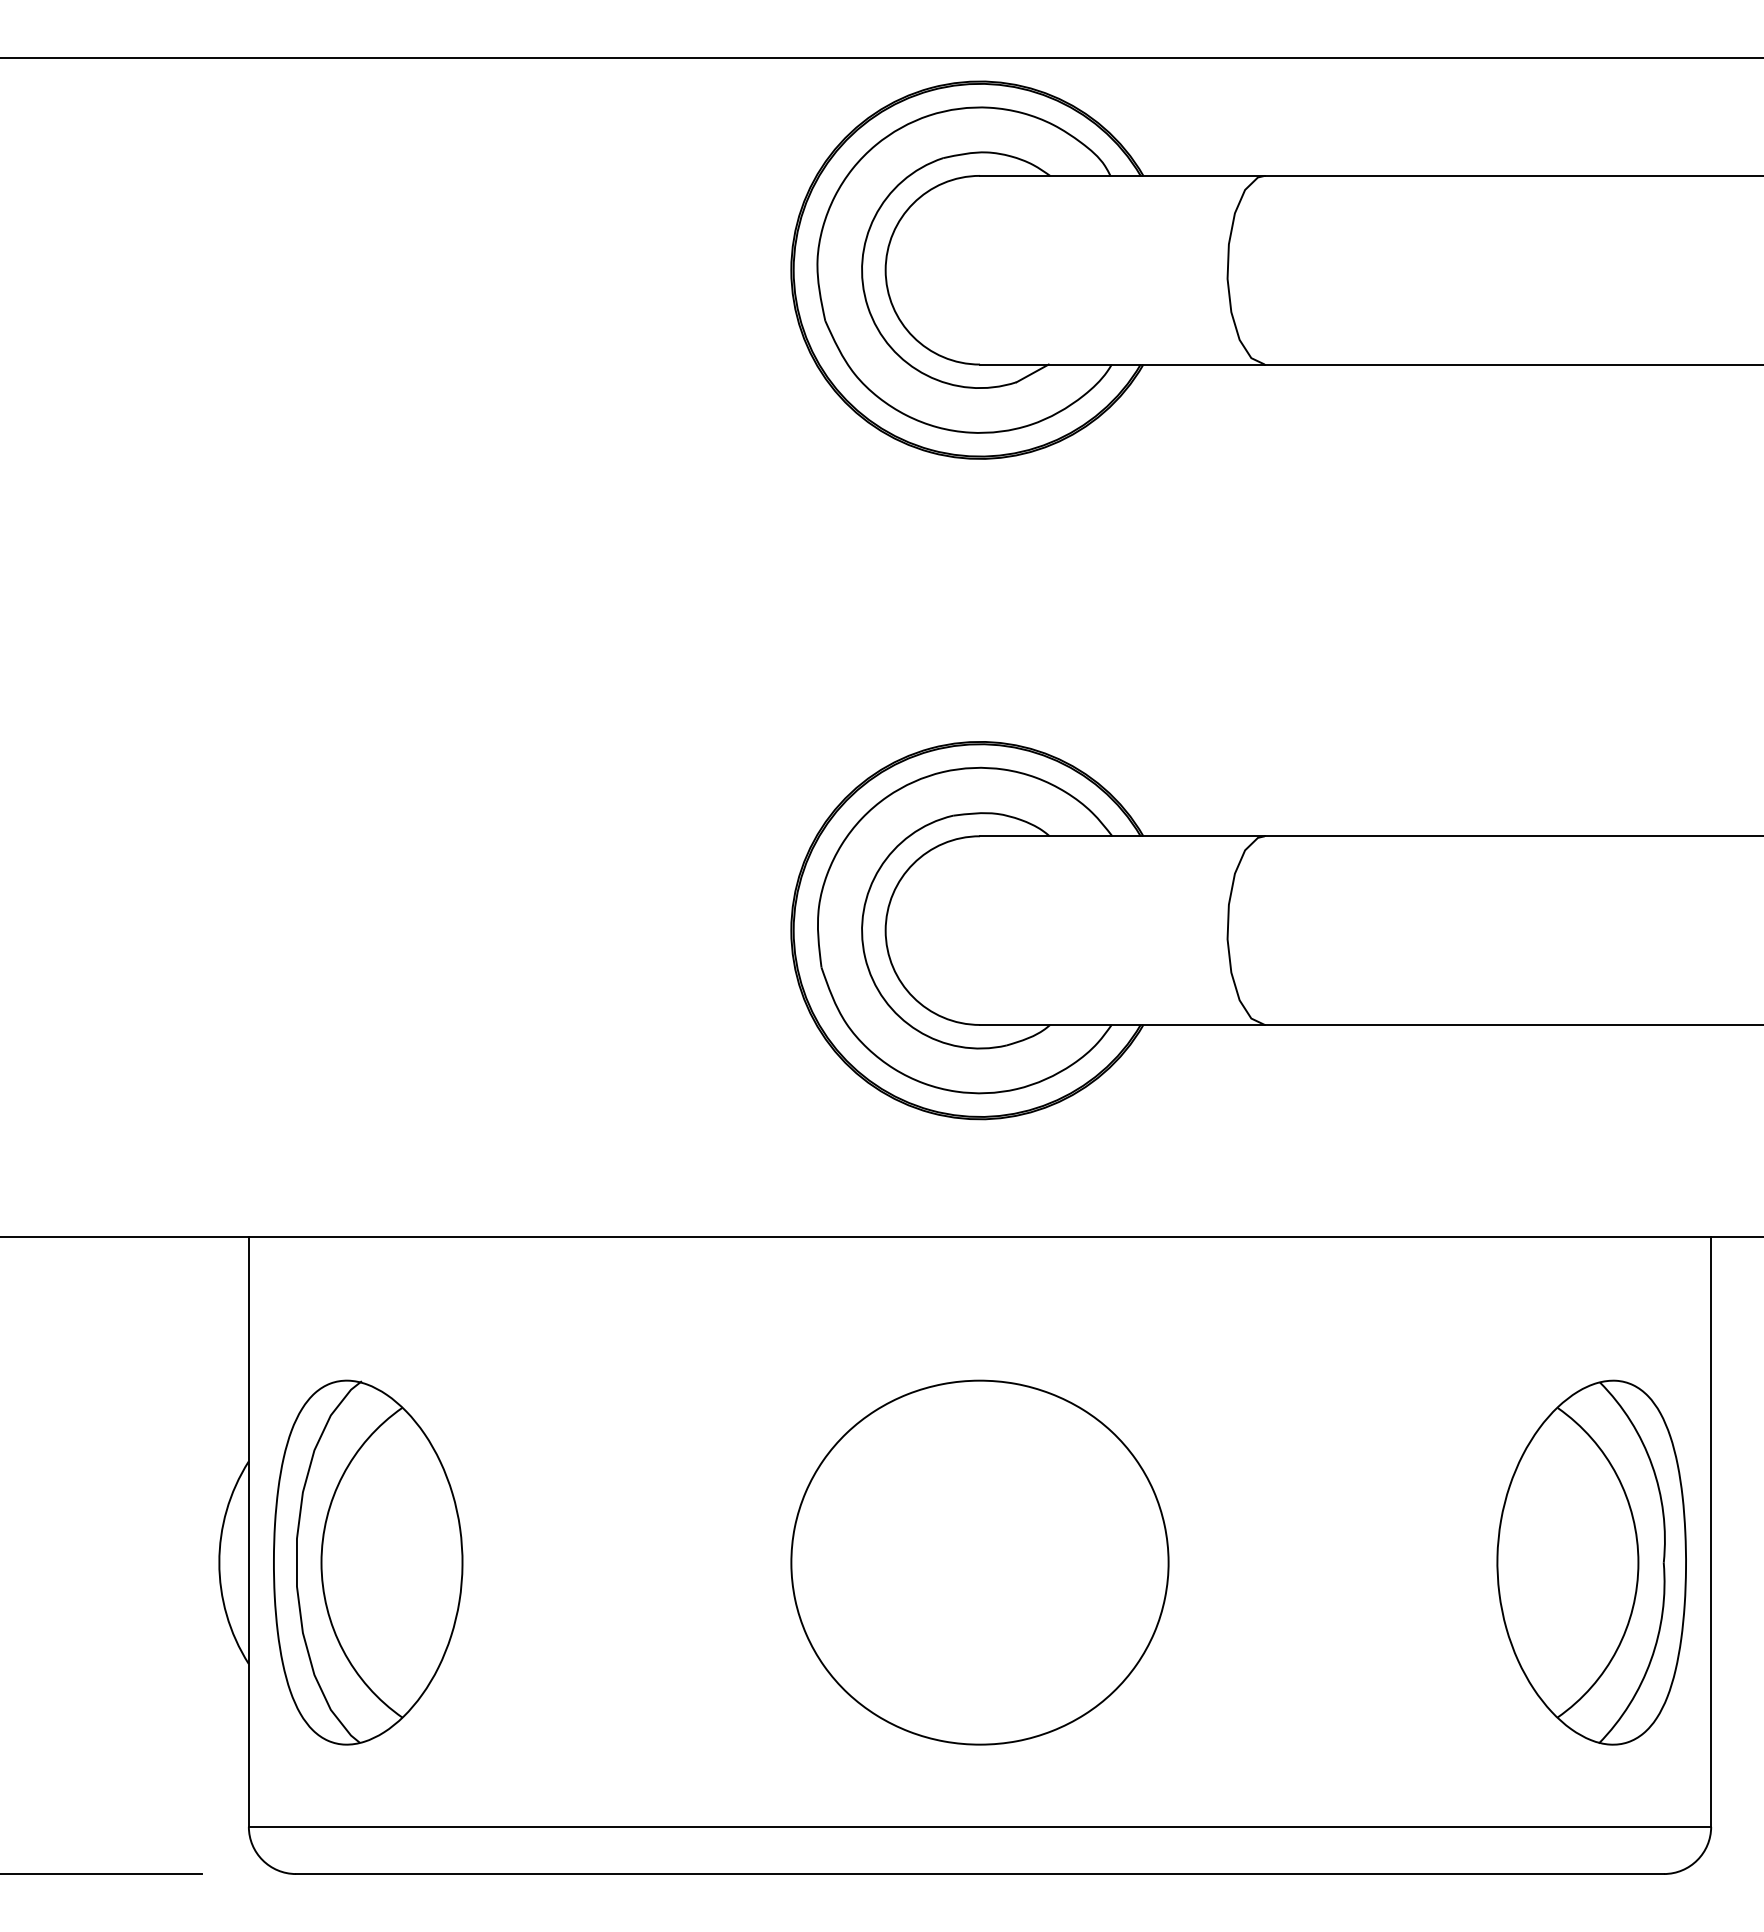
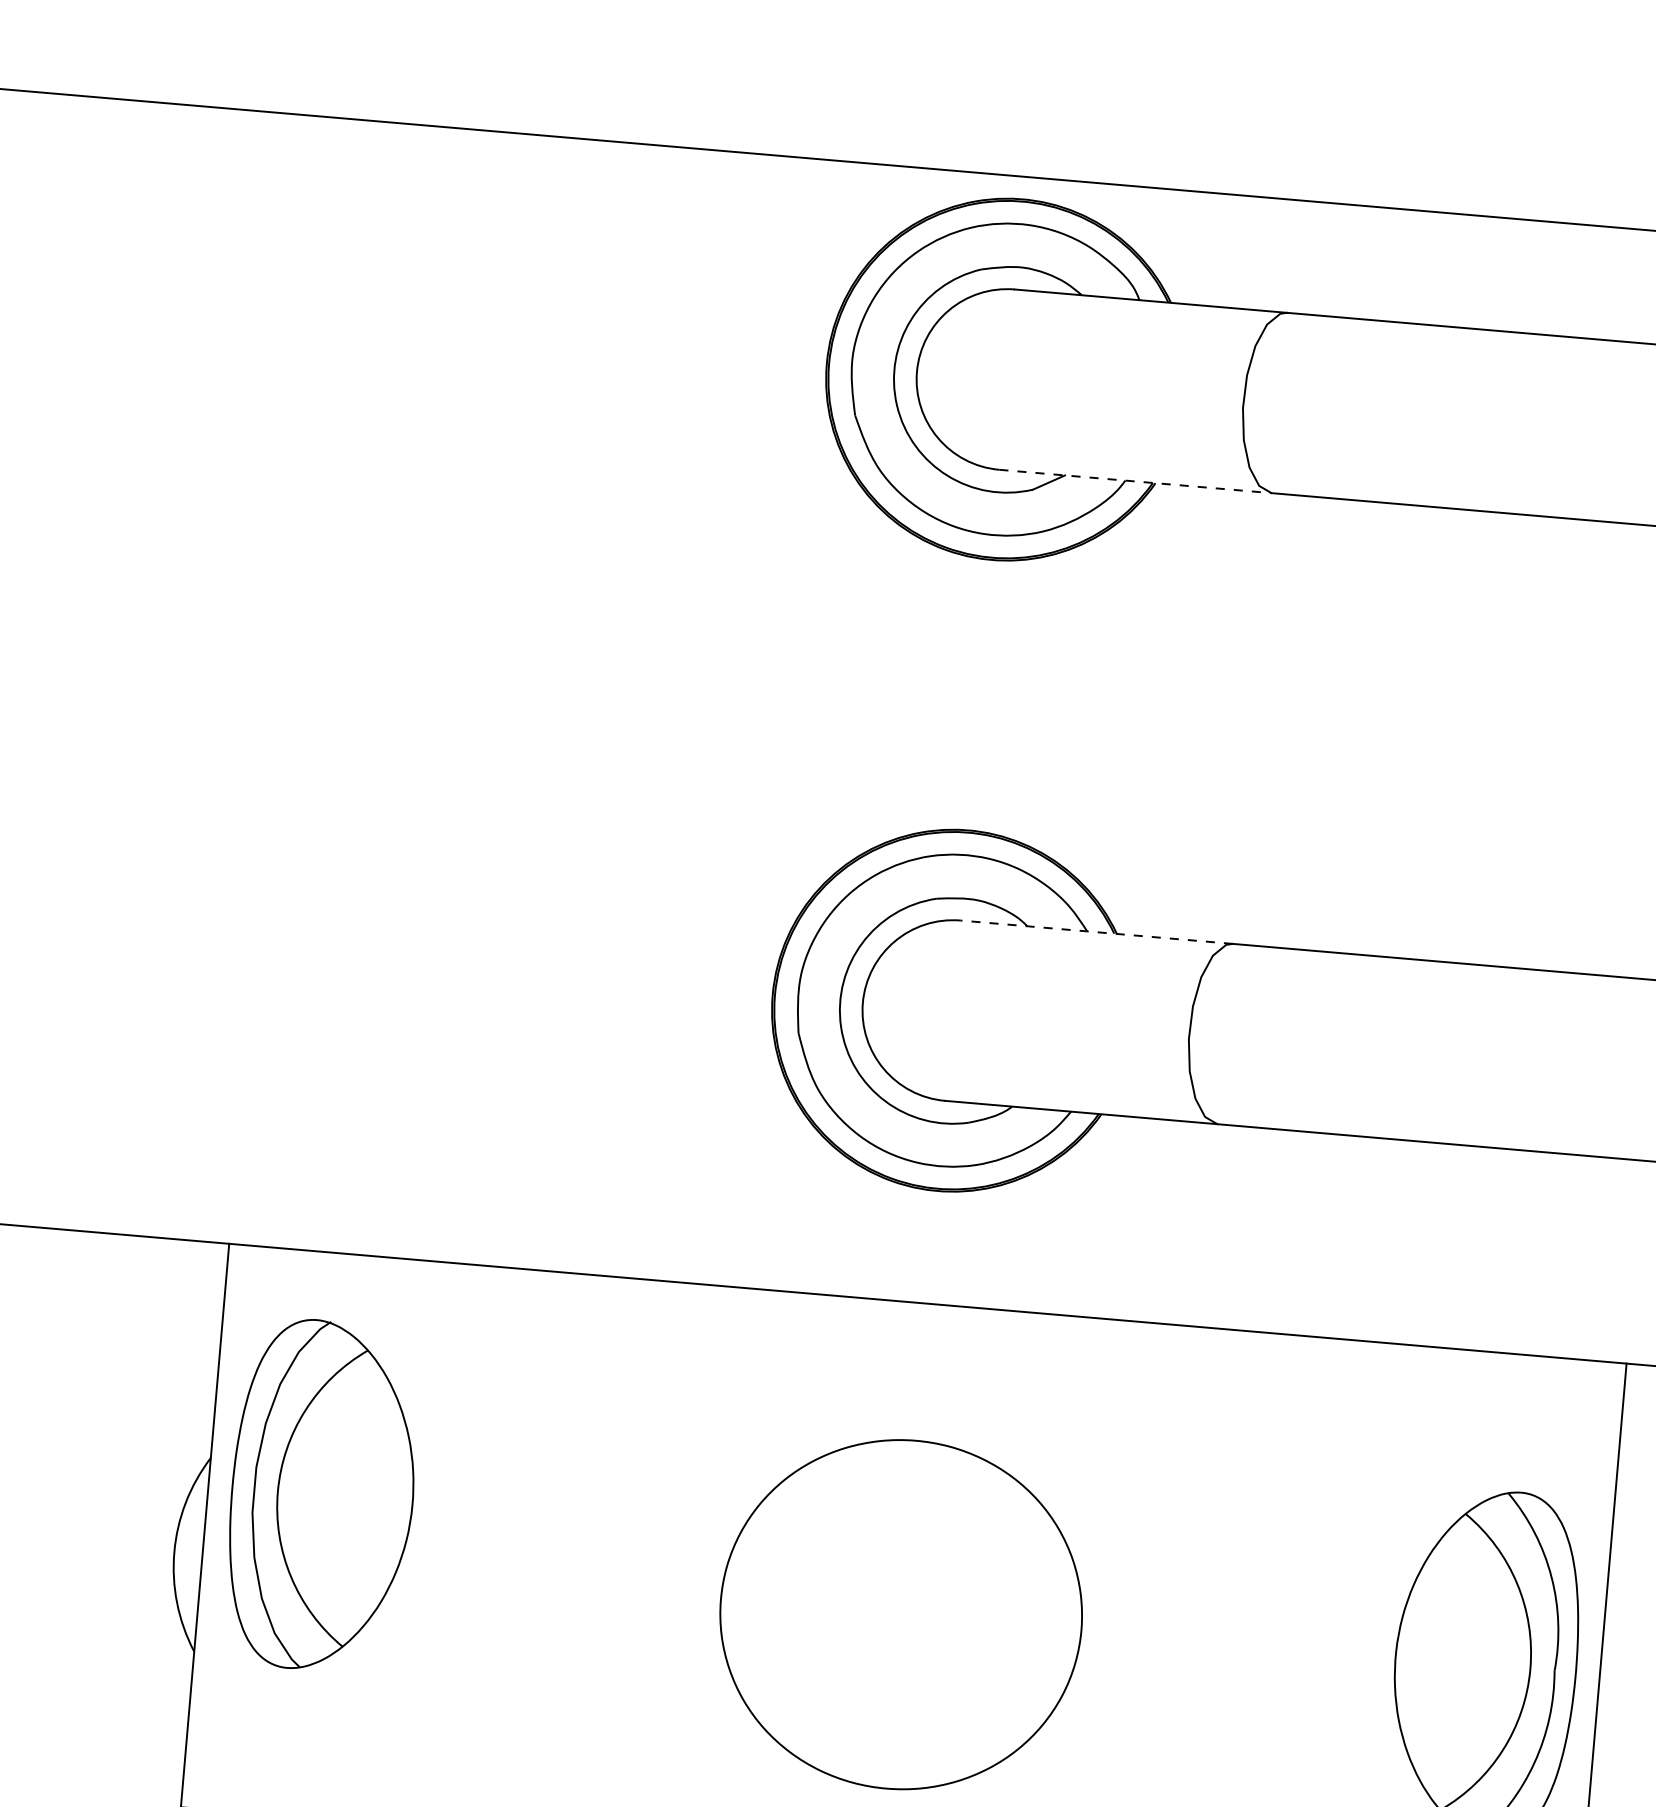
line: (1122, 364) -> (1135, 481), solid -> dashed
line: (1121, 836) -> (1095, 932), solid -> dashed
part: (368, 1562) -> (322, 1495), moved

